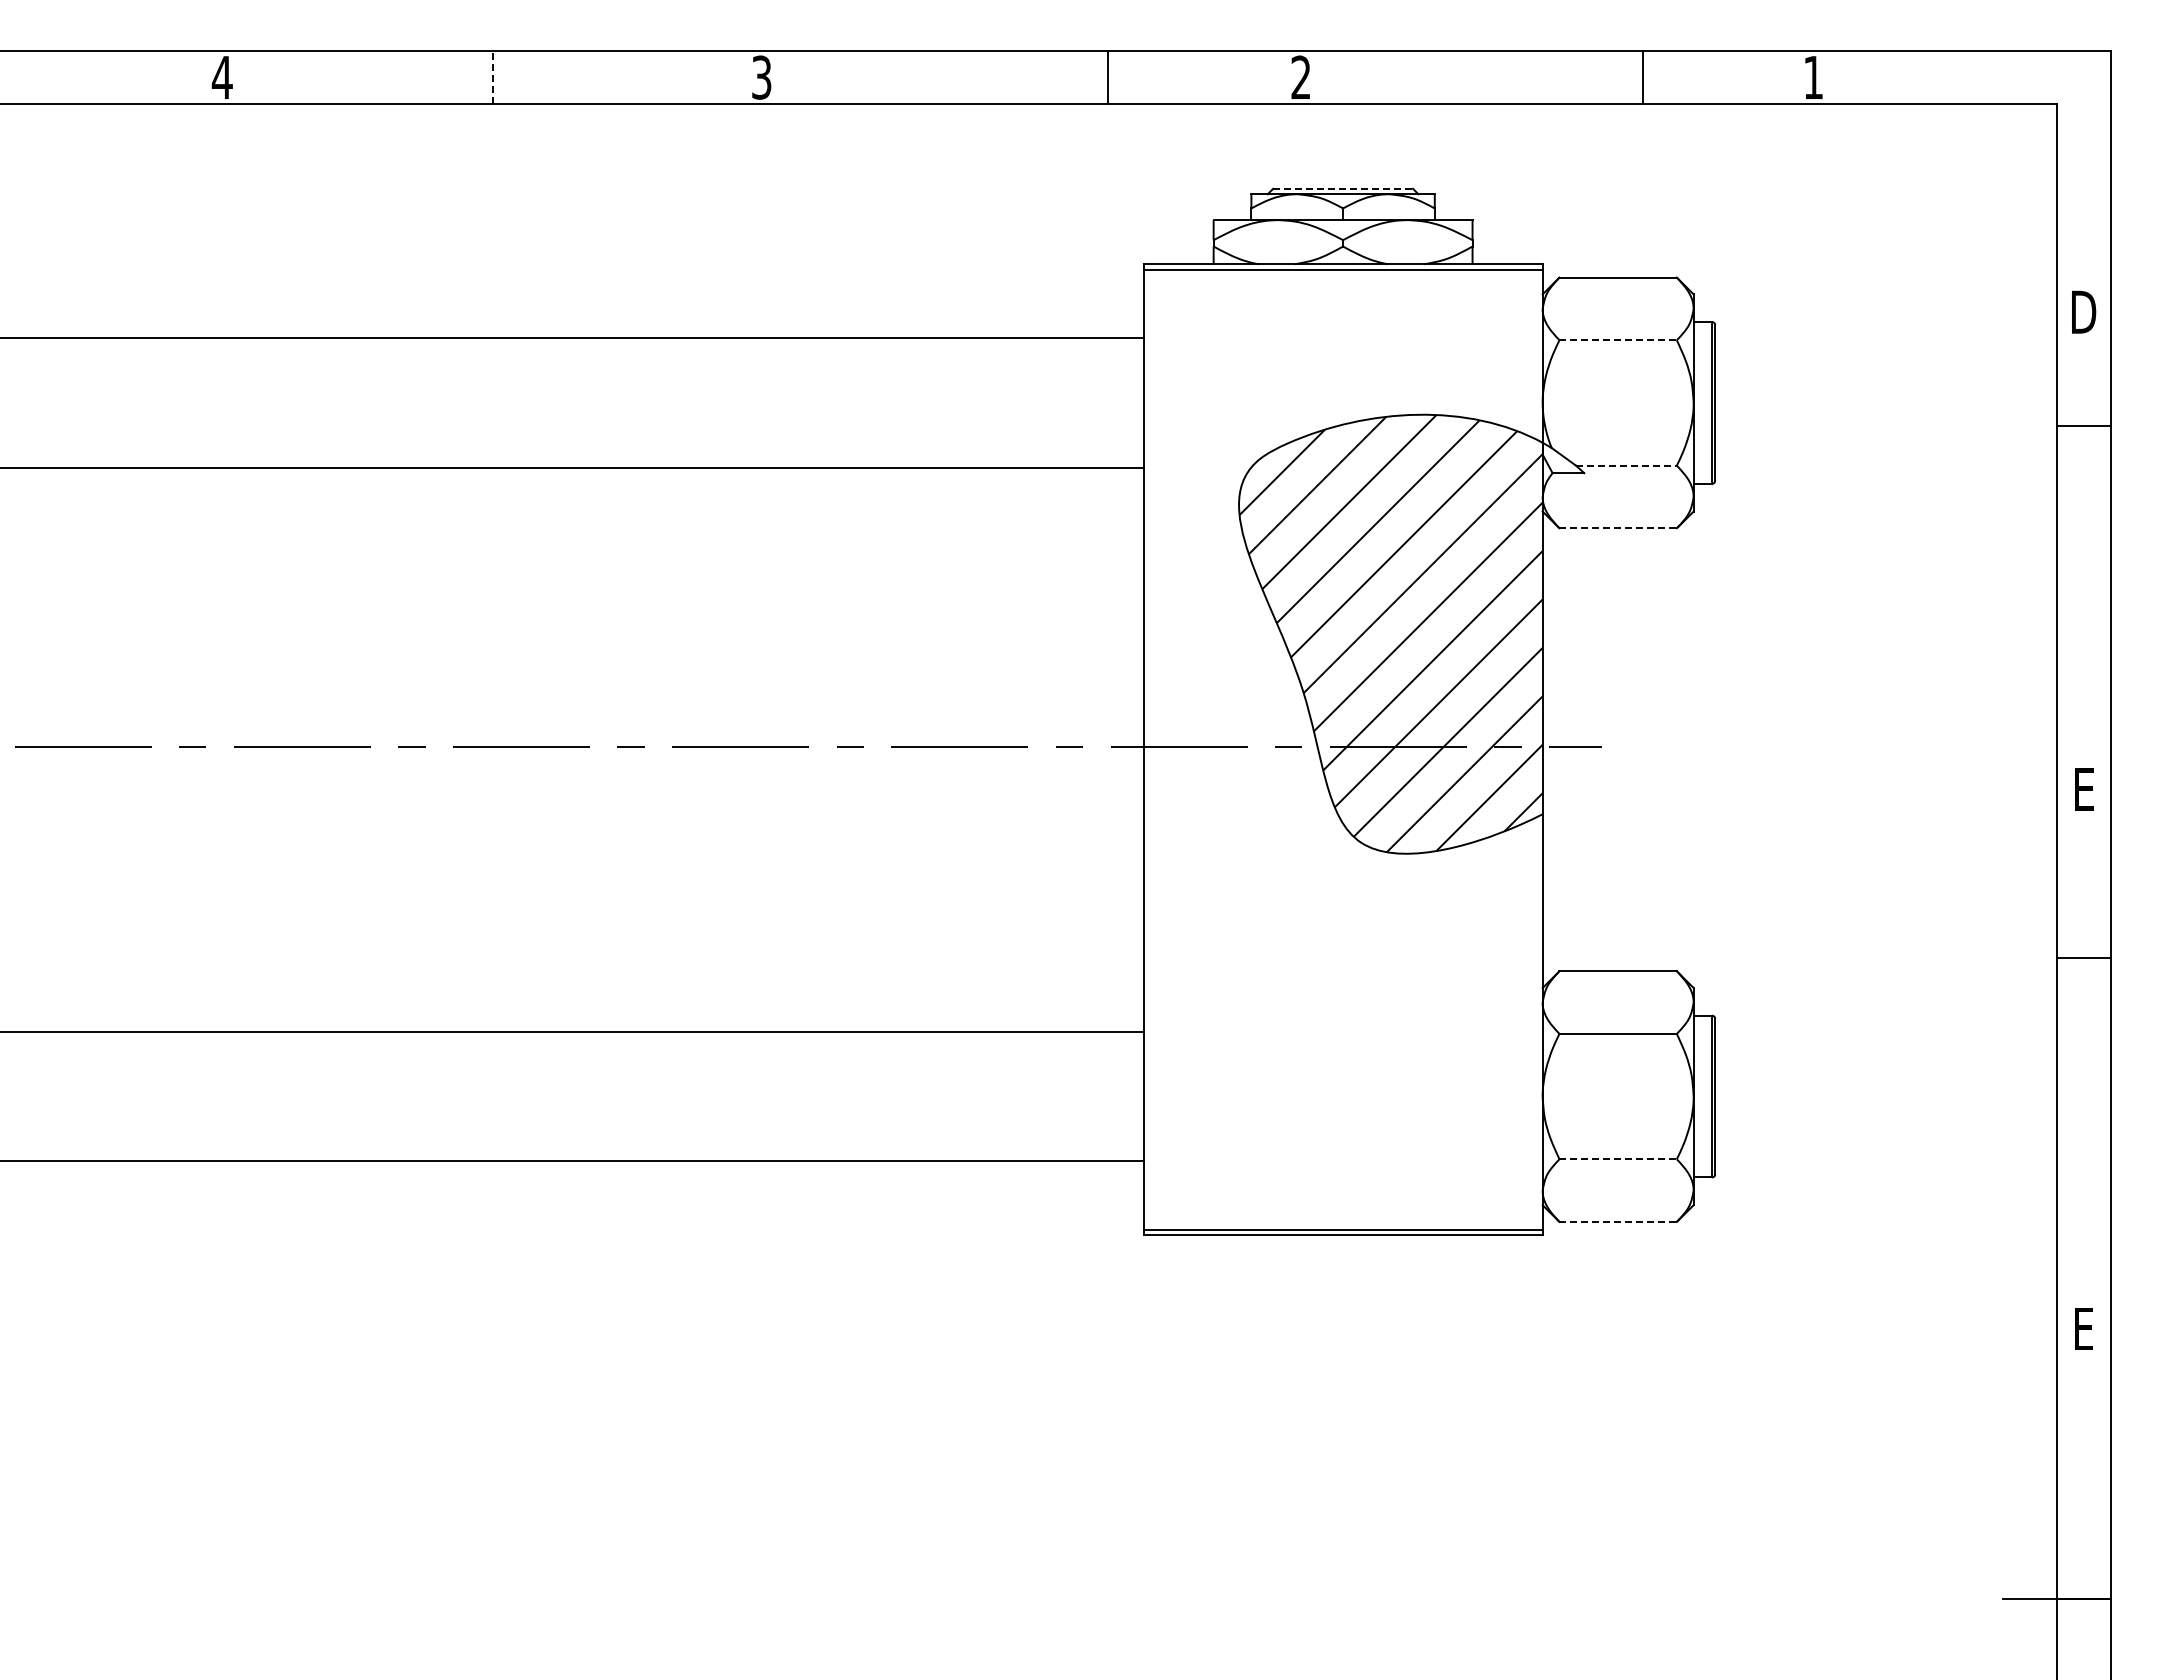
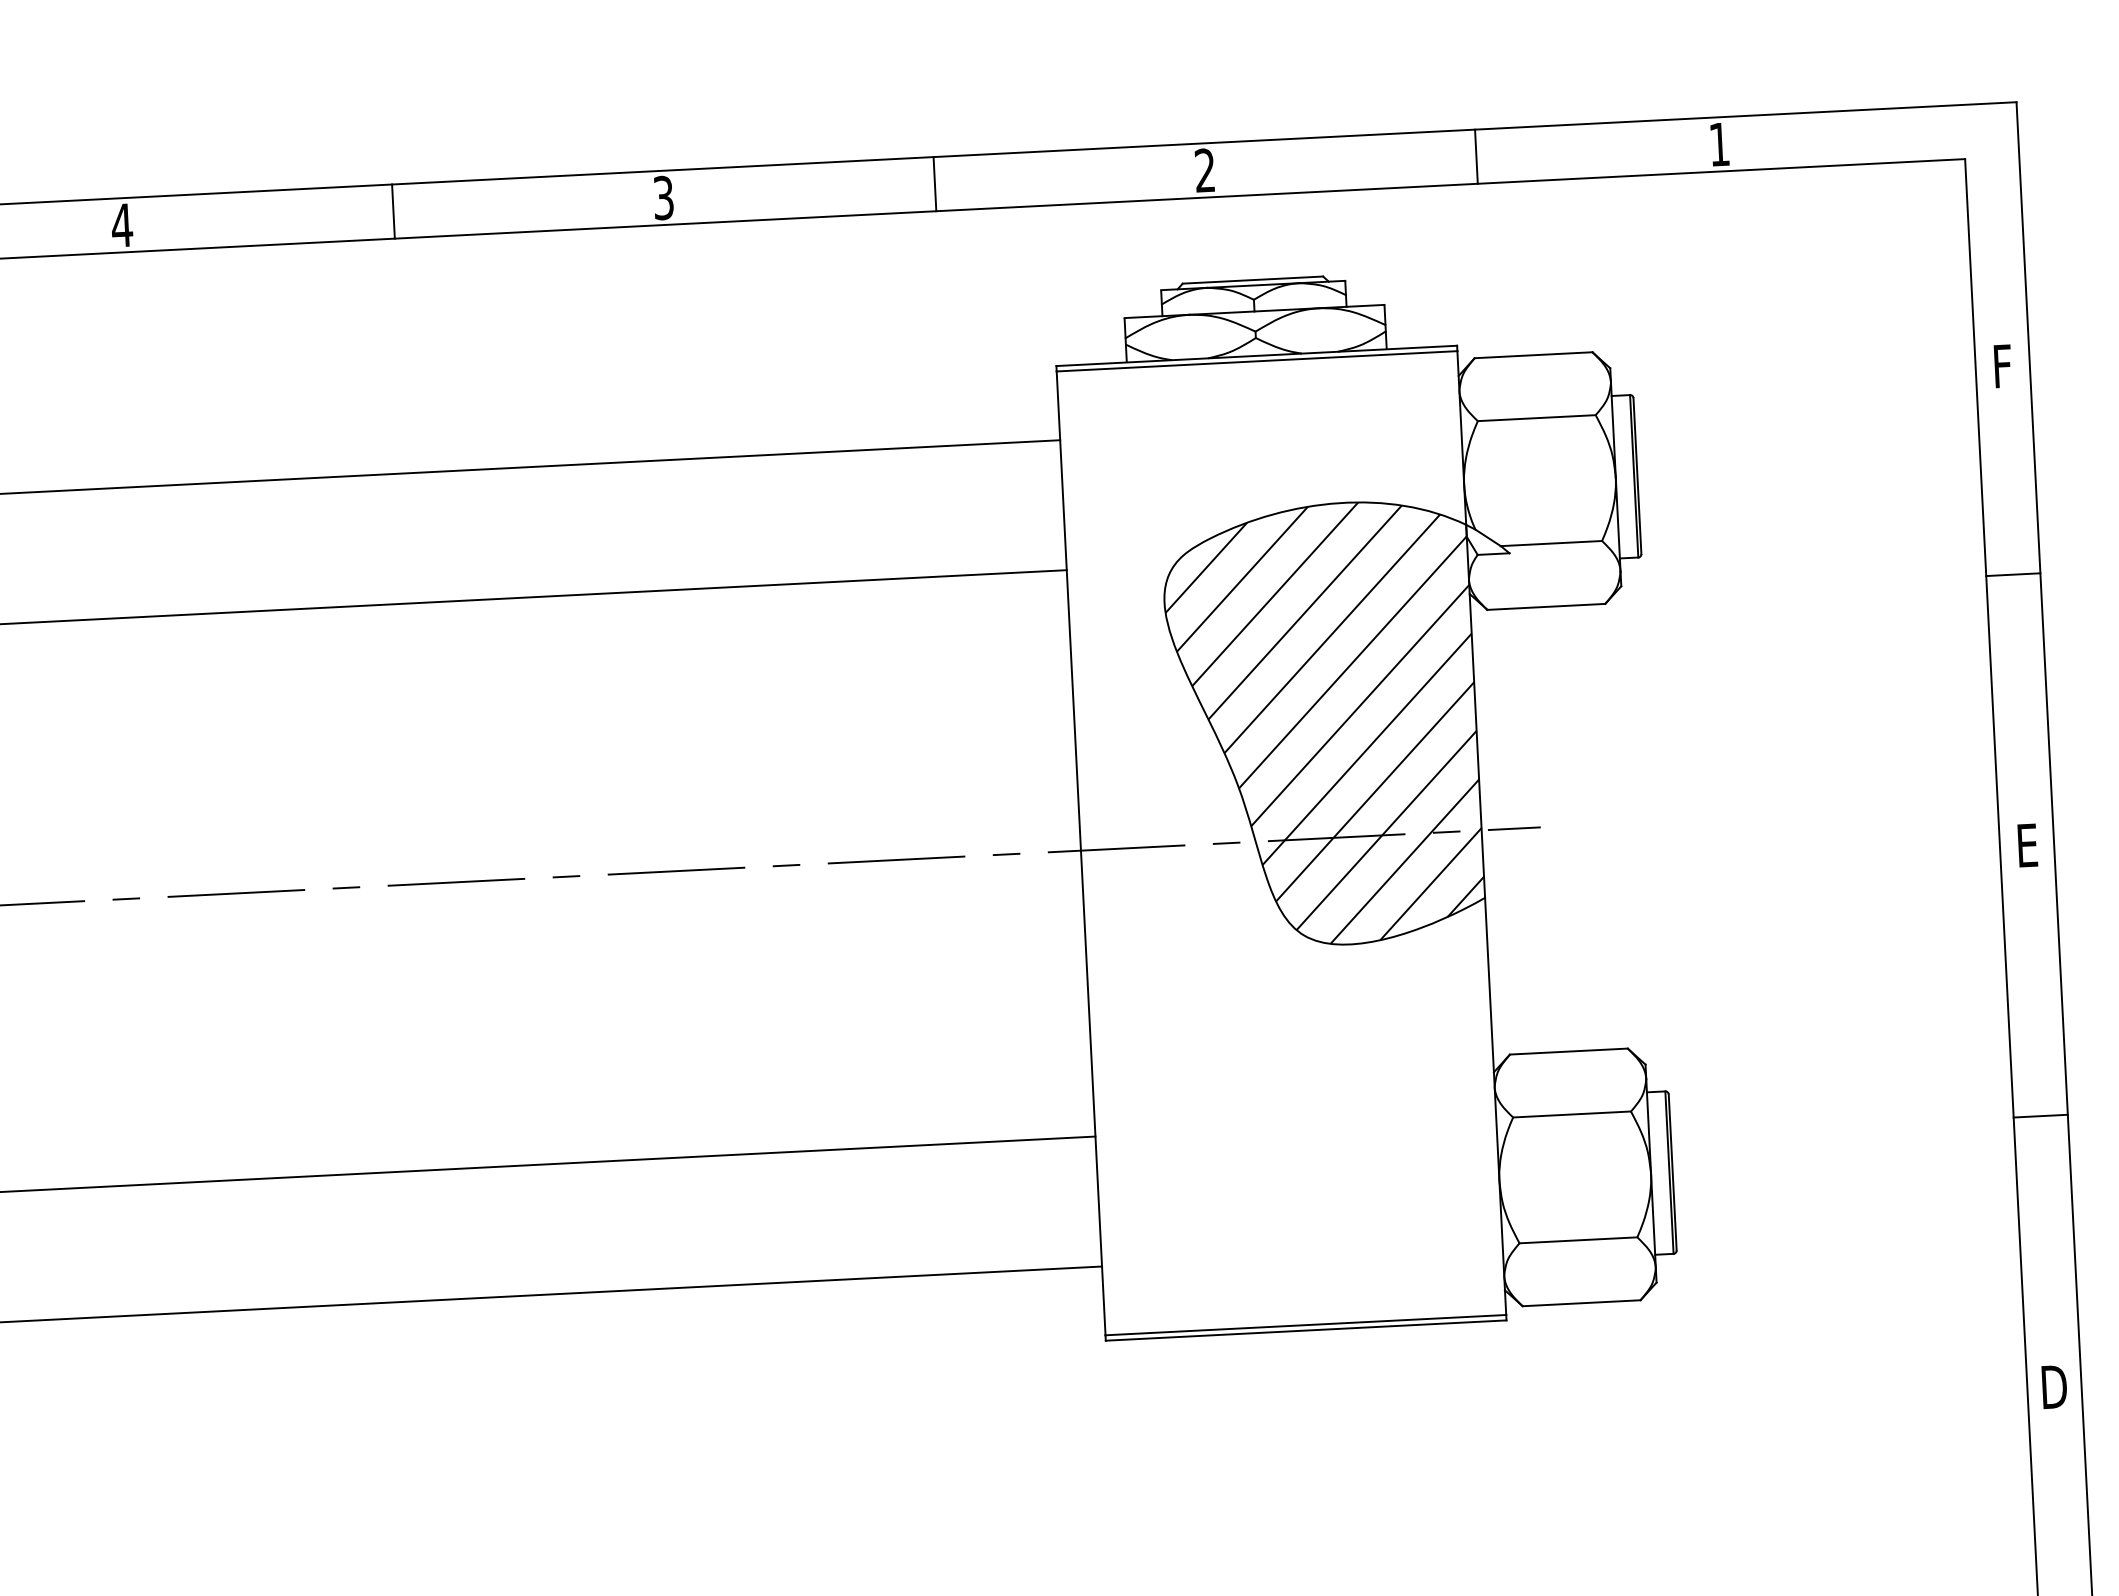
line: (492, 77) -> (393, 211), dashed -> solid
line: (1107, 77) -> (934, 184), moved
line: (1643, 77) -> (1476, 156), moved
line: (1343, 188) -> (1253, 279), dashed -> solid
text: (2084, 311) -> (2003, 365), D -> F
line: (1618, 340) -> (1537, 418), dashed -> solid
line: (2083, 425) -> (2013, 574), moved
line: (1626, 465) -> (1551, 543), dashed -> solid
line: (1618, 528) -> (1546, 607), dashed -> solid
line: (2083, 958) -> (2040, 1116), moved
line: (1618, 1159) -> (1578, 1240), dashed -> solid
line: (1618, 1221) -> (1581, 1302), dashed -> solid
text: (2083, 1328) -> (2054, 1386), E -> D

